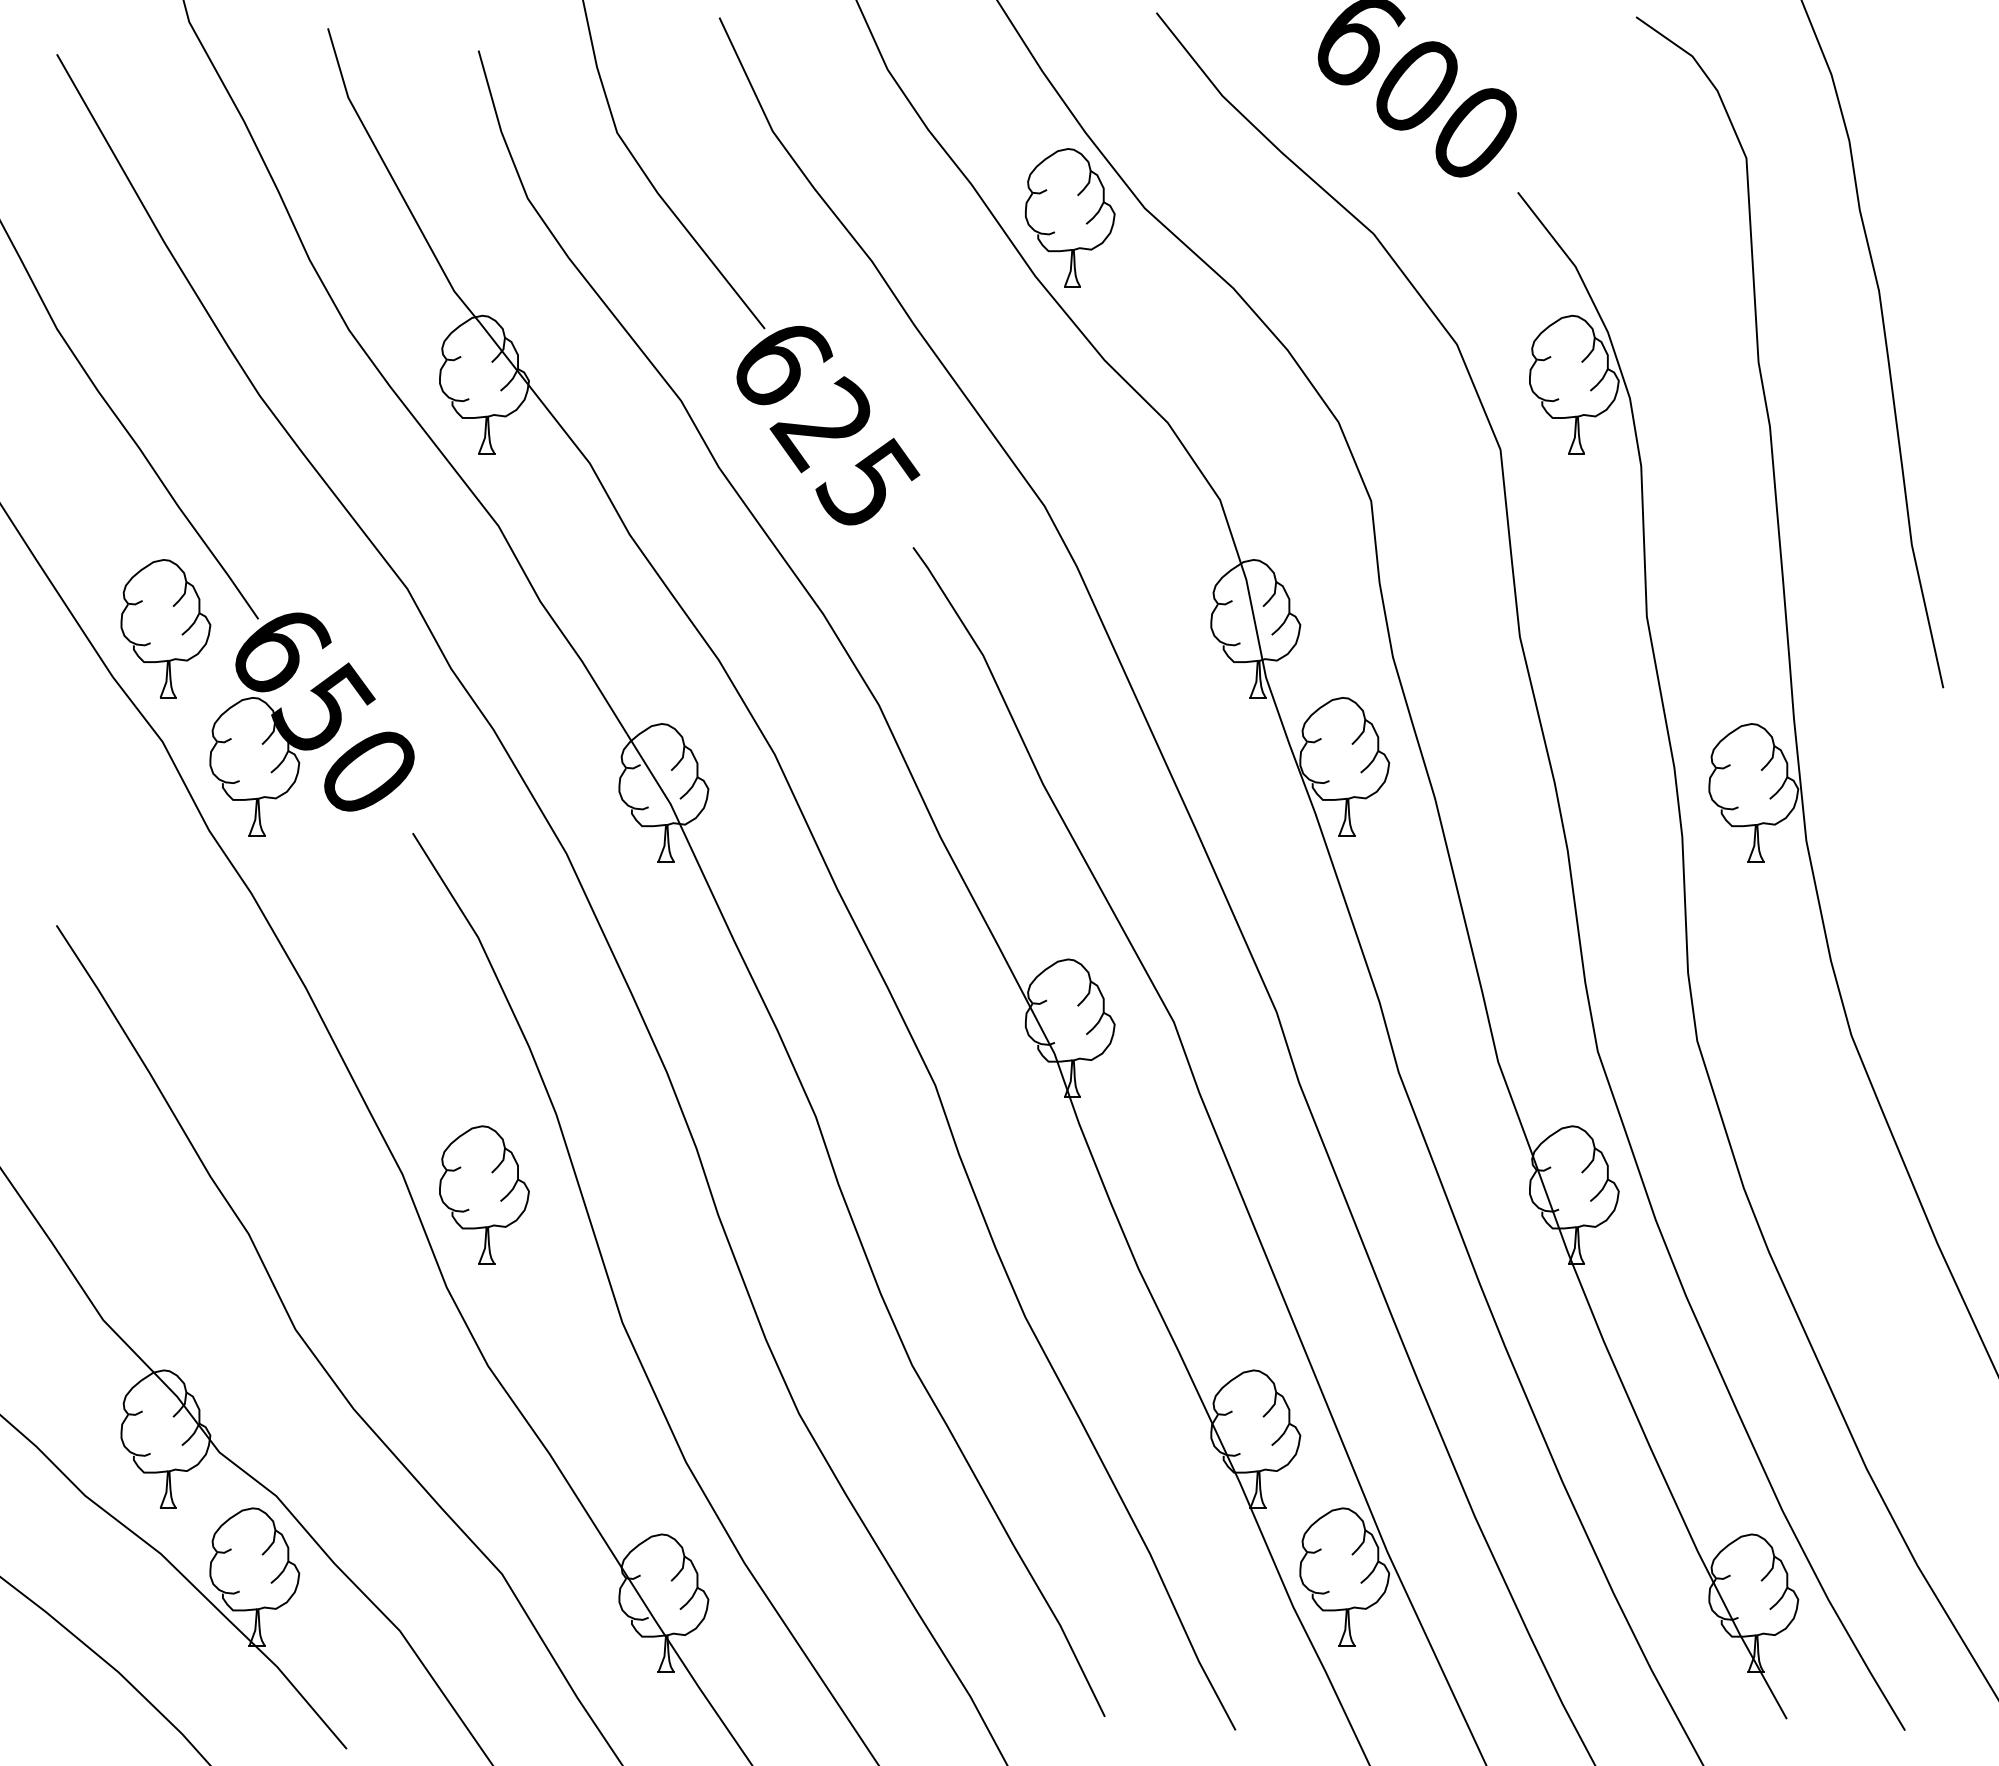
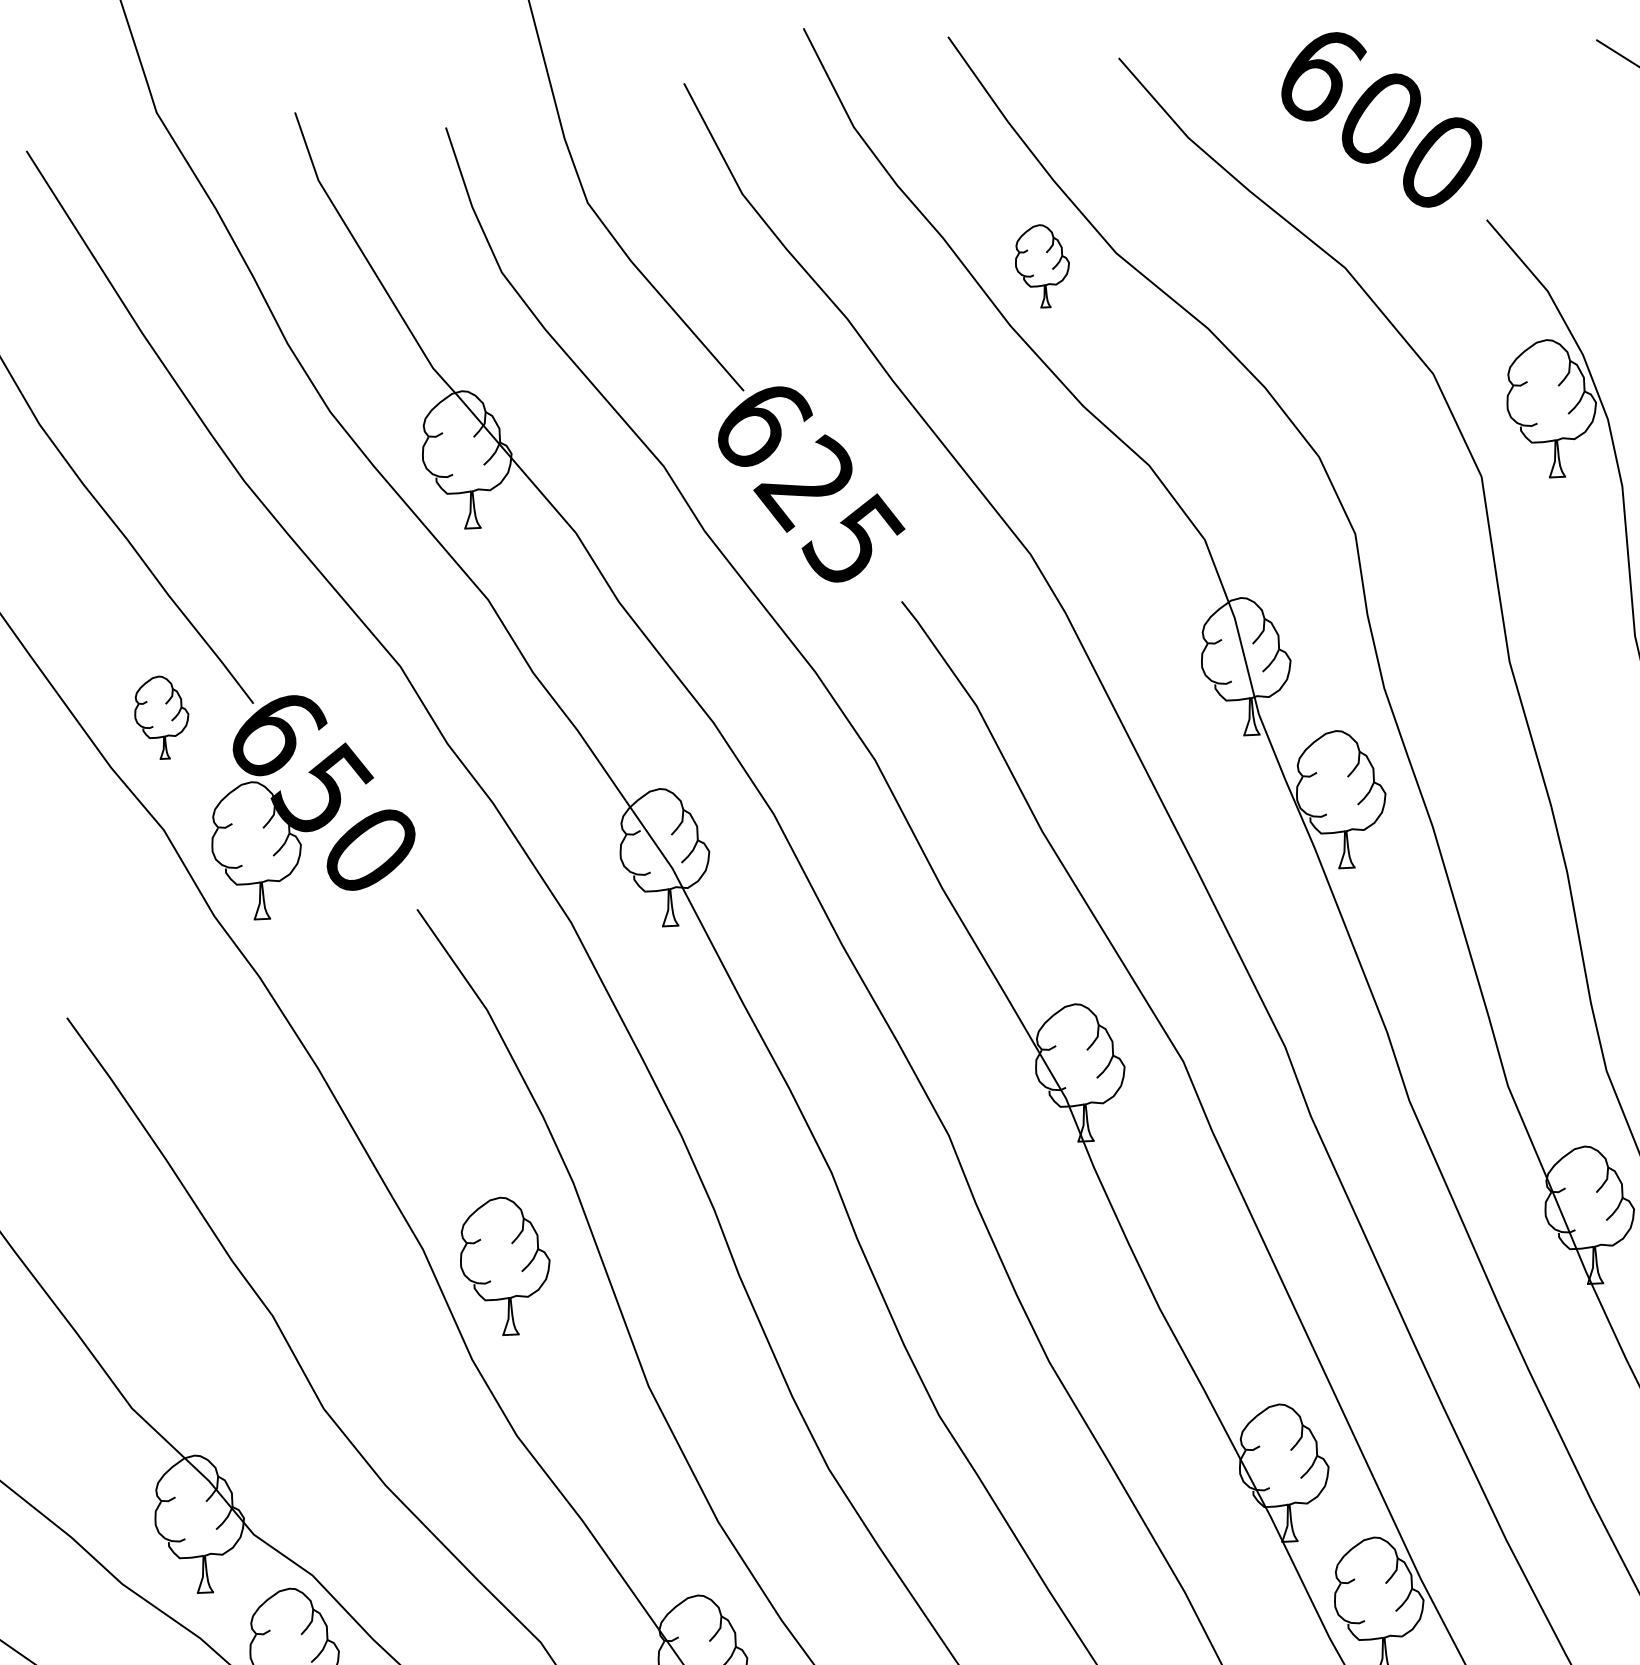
part: (1070, 217) -> (1042, 265), size x0.6
part: (165, 628) -> (161, 717), size x0.6

